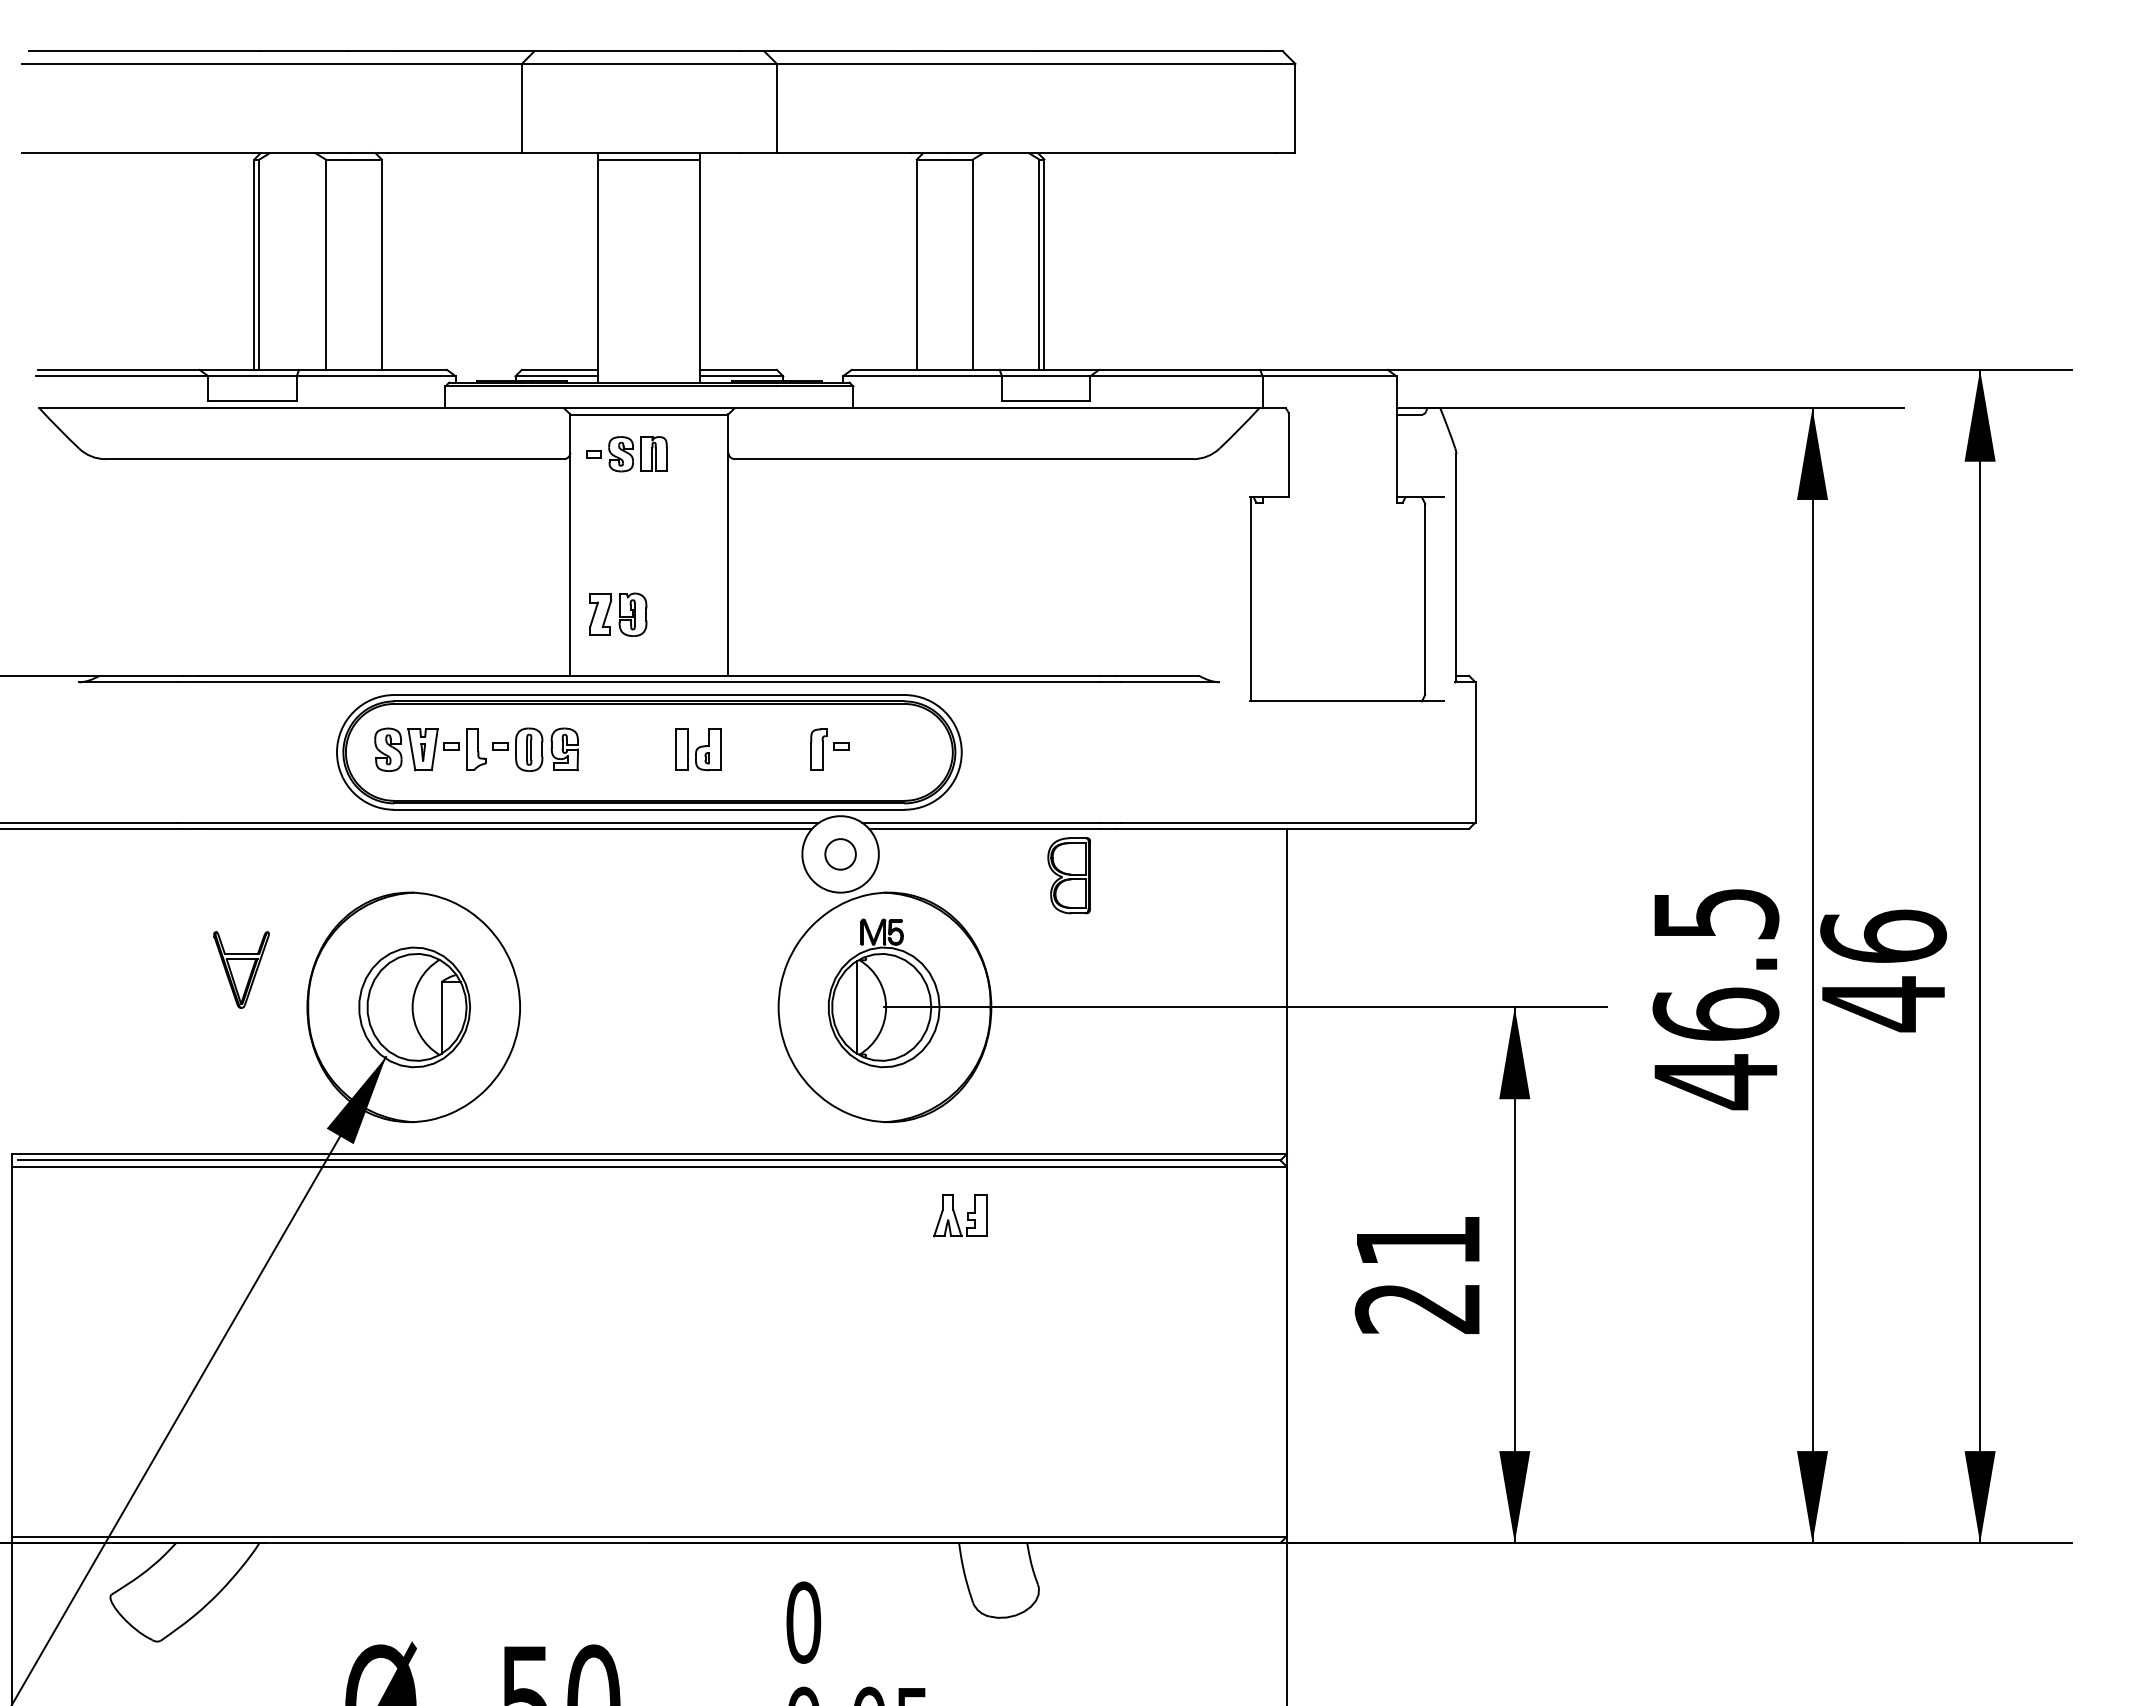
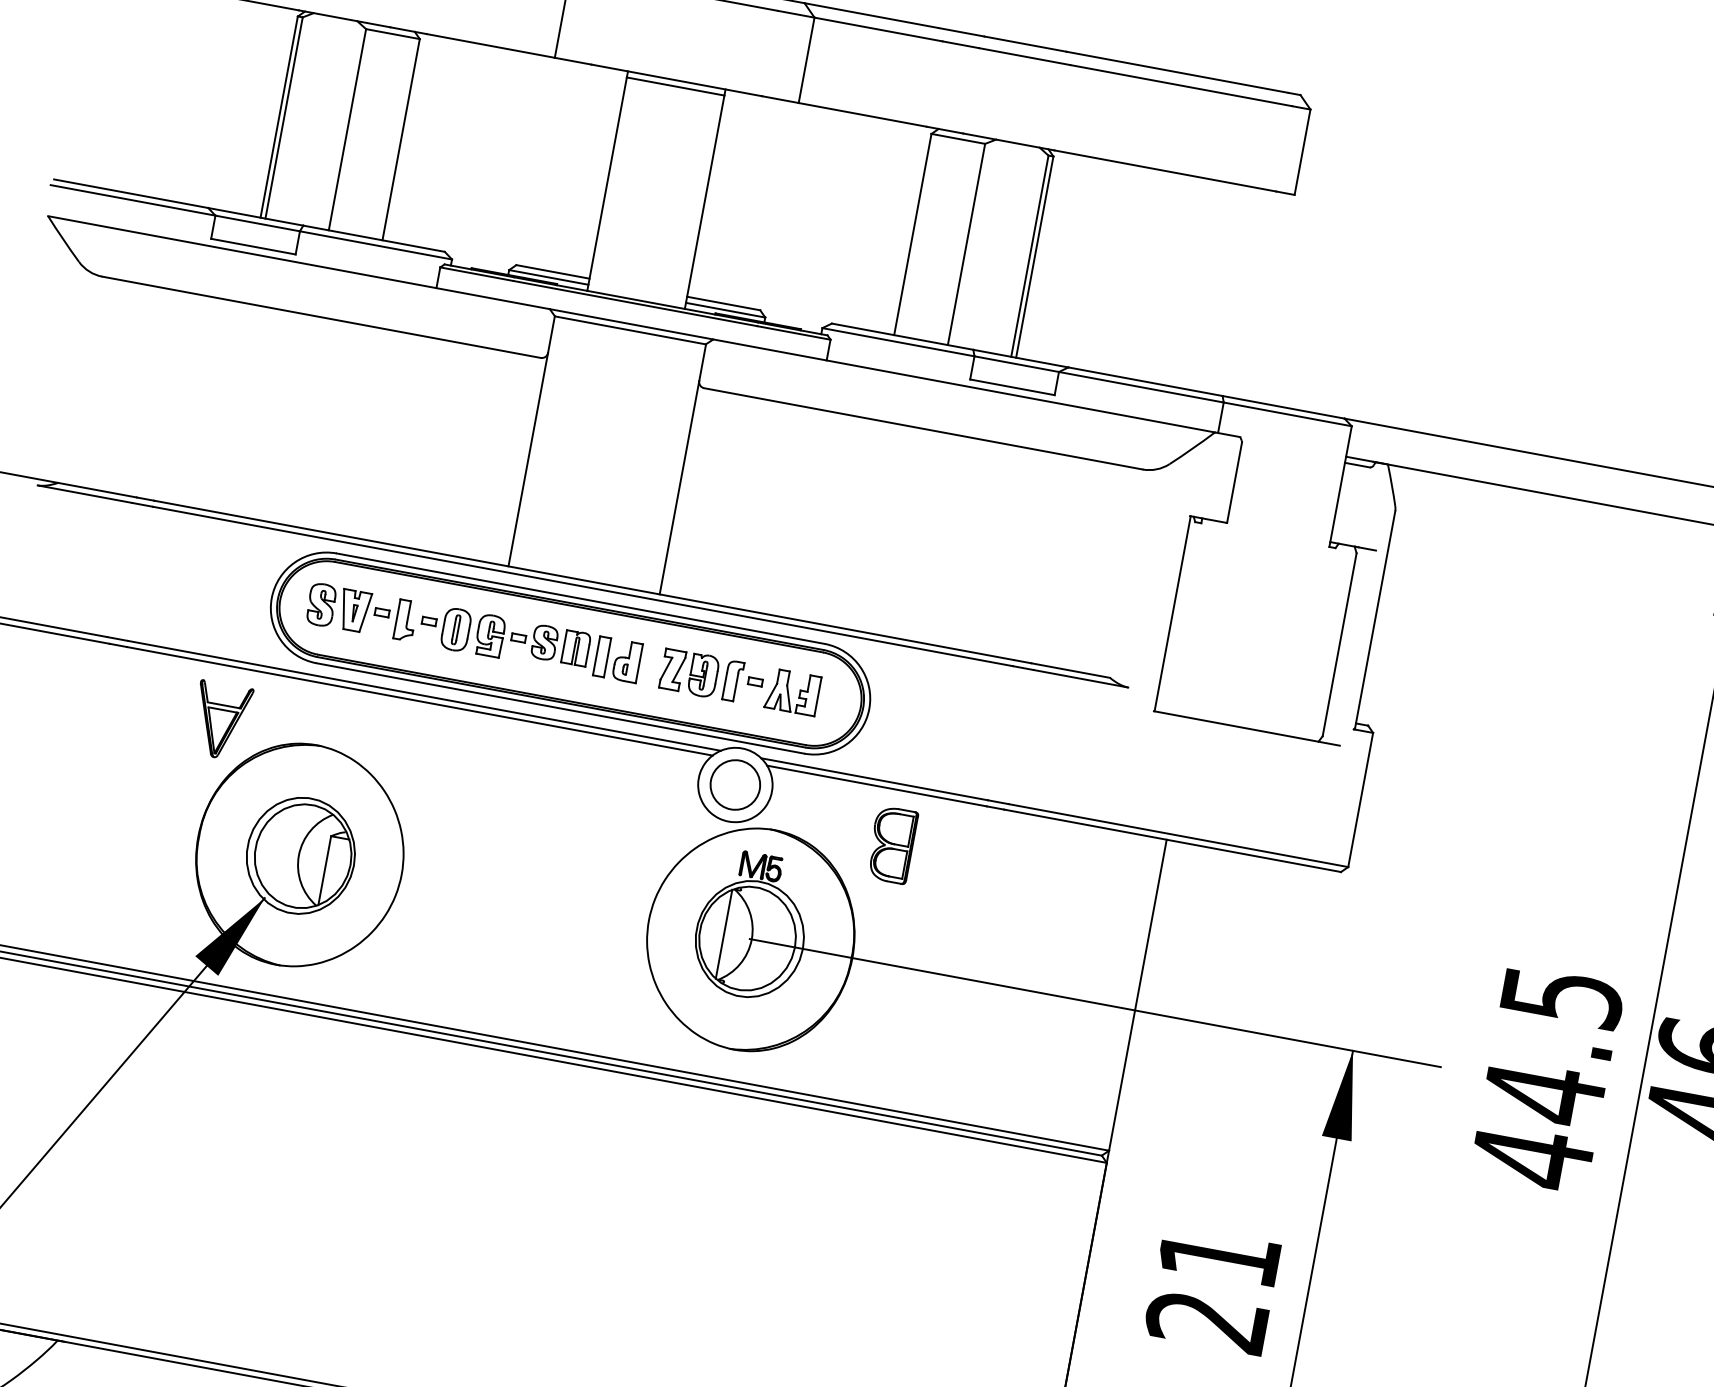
part: (626, 454) -> (549, 643), moved
part: (618, 614) -> (689, 672), moved
circle: (840, 853) -> (735, 784), size x1.67
part: (1069, 875) -> (892, 844), moved
part: (241, 969) -> (220, 720), moved
text: (1715, 1014) -> (1543, 1093), 46.5 -> 44.5
part: (960, 1215) -> (793, 691), moved

